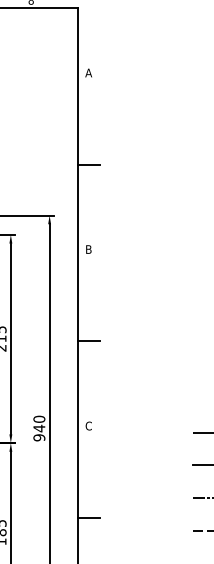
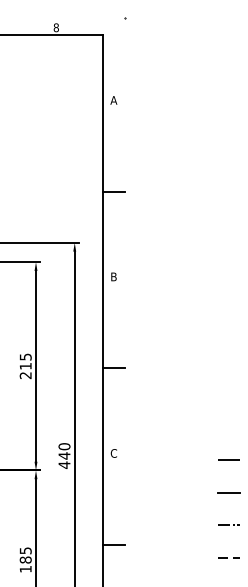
text: (39, 438) -> (64, 465), 940 -> 440

